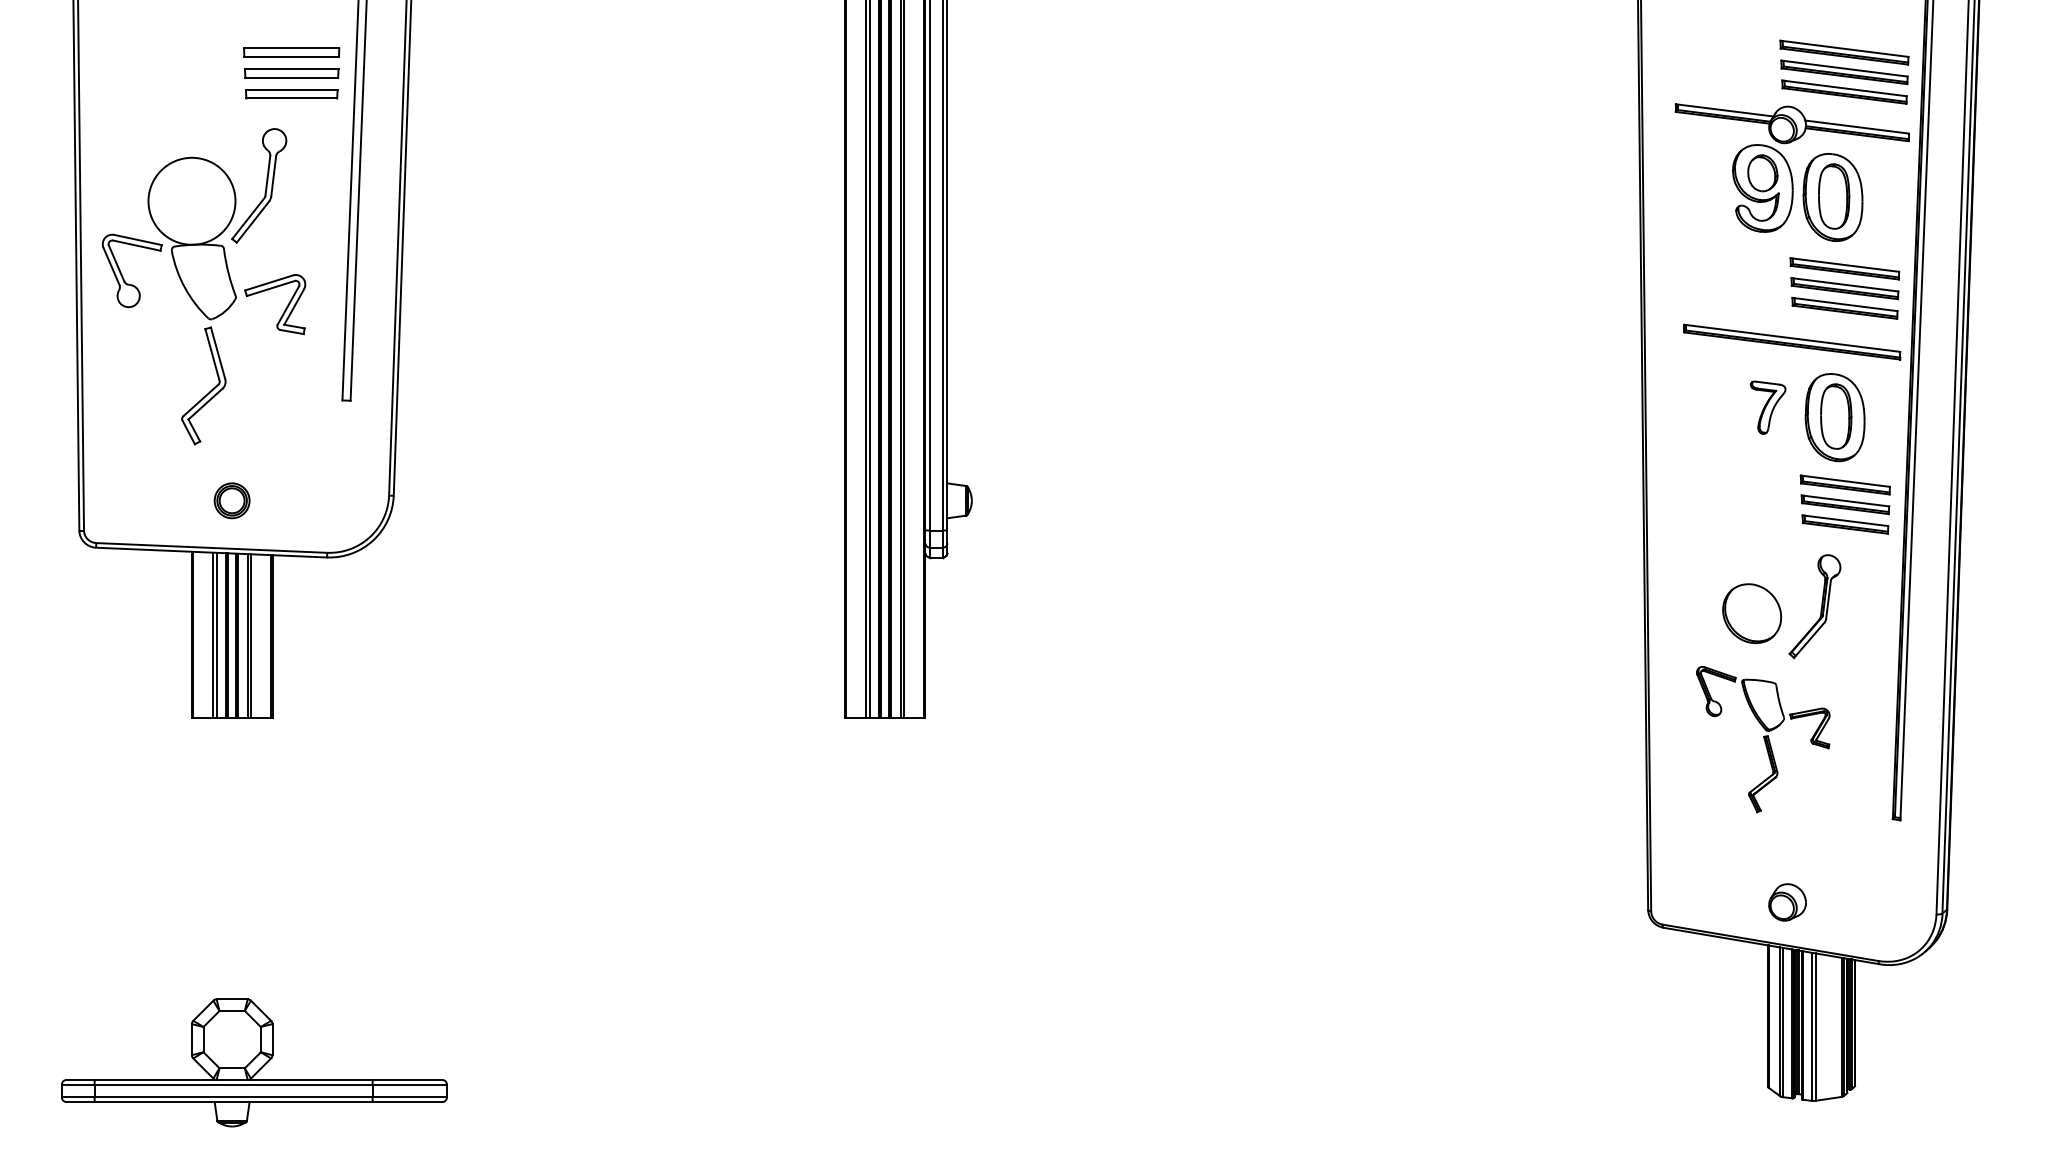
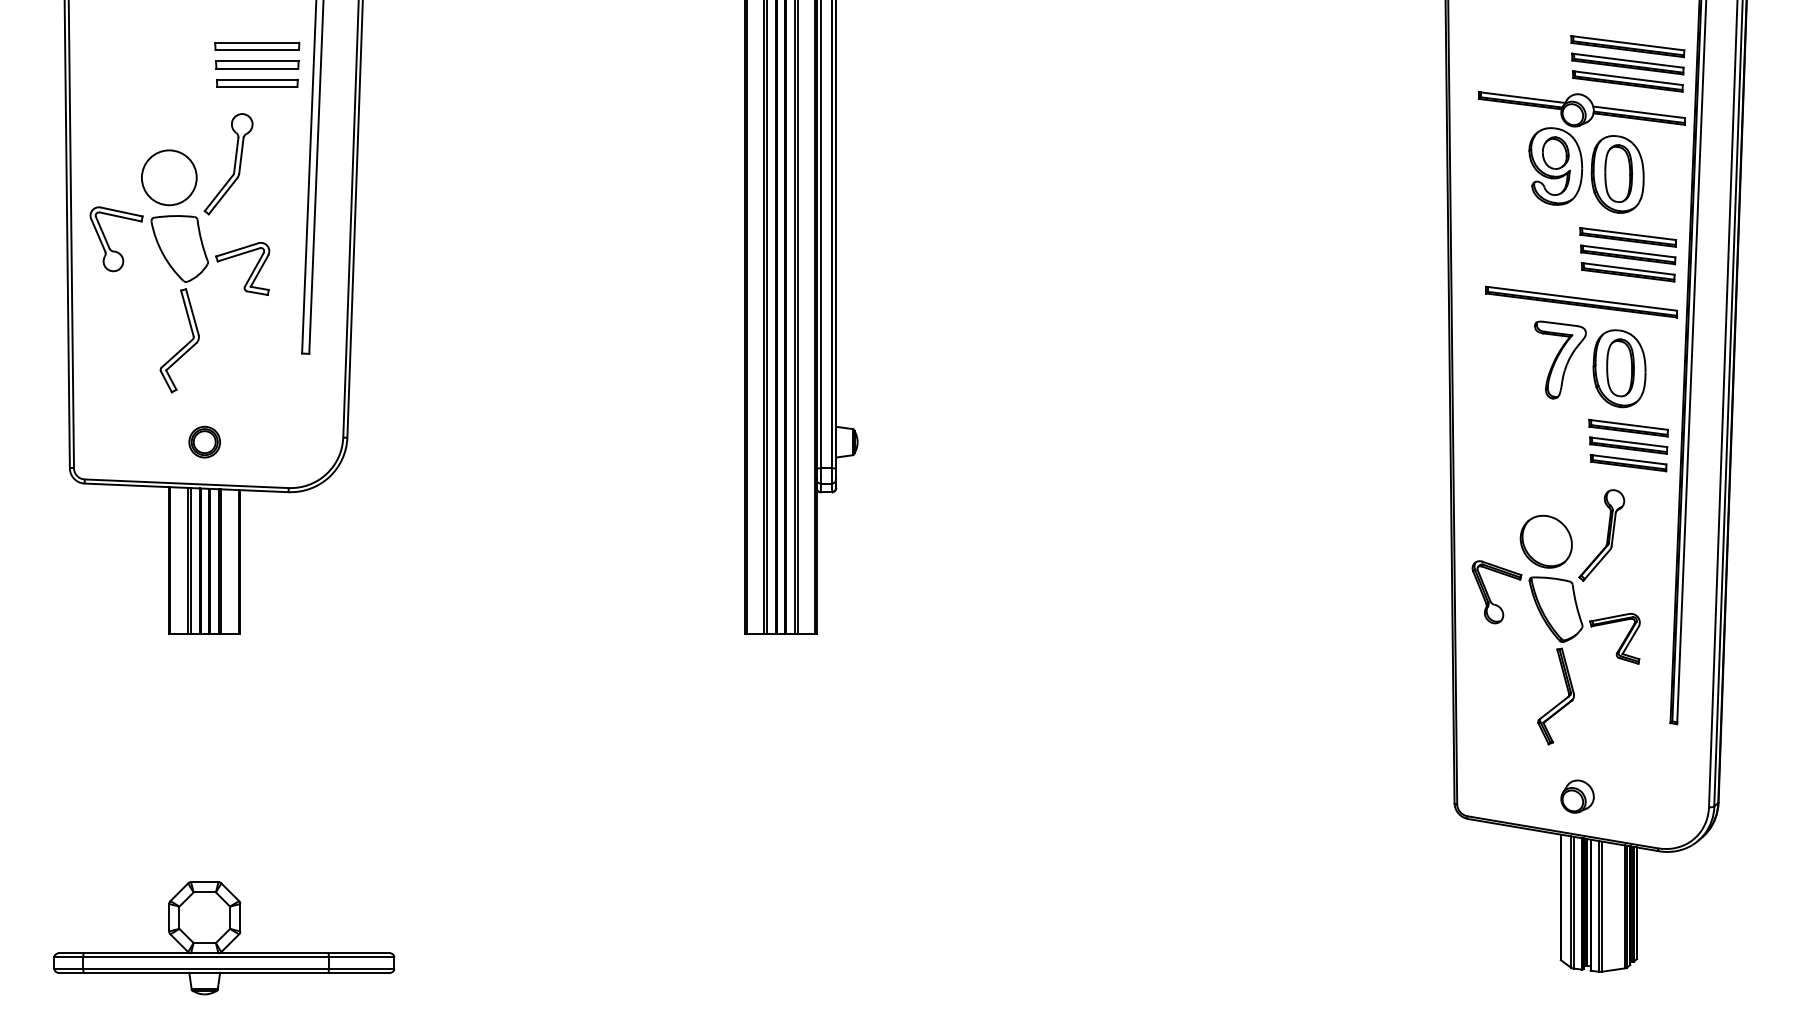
circle: (191, 200) -> (168, 177), size x0.71
part: (1768, 407) -> (1560, 359), size x1.67
part: (1762, 739) -> (1555, 652), size x1.43

